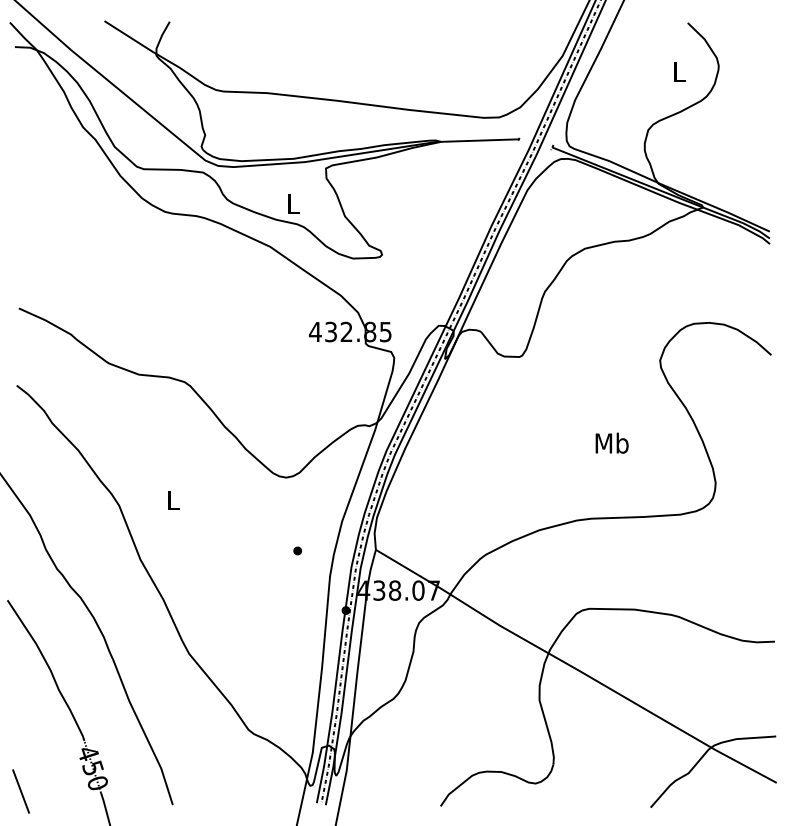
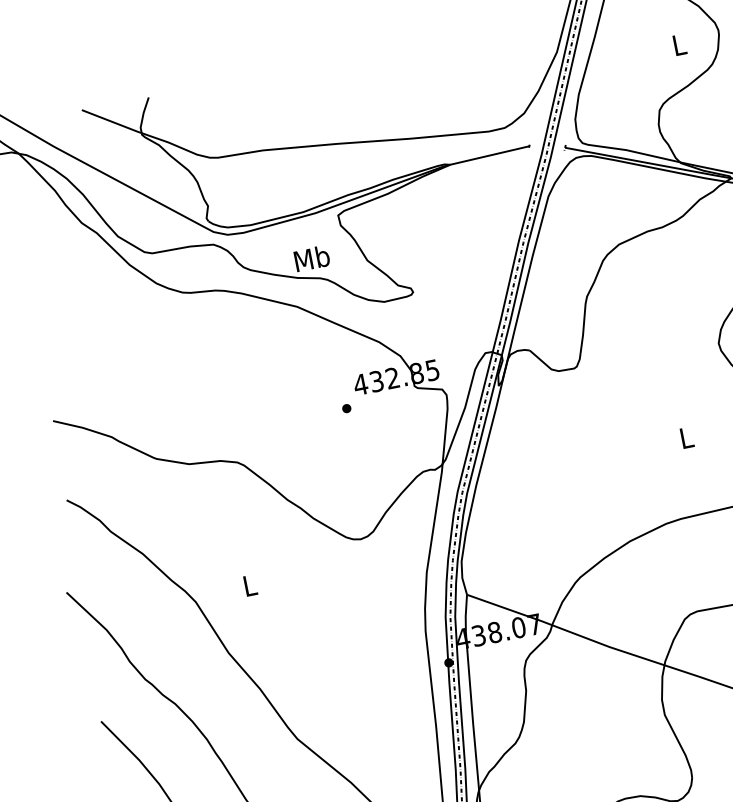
text: (292, 203) -> (311, 258), L -> Mb
text: (611, 442) -> (685, 437), Mb -> L
part: (297, 550) -> (346, 408), moved

